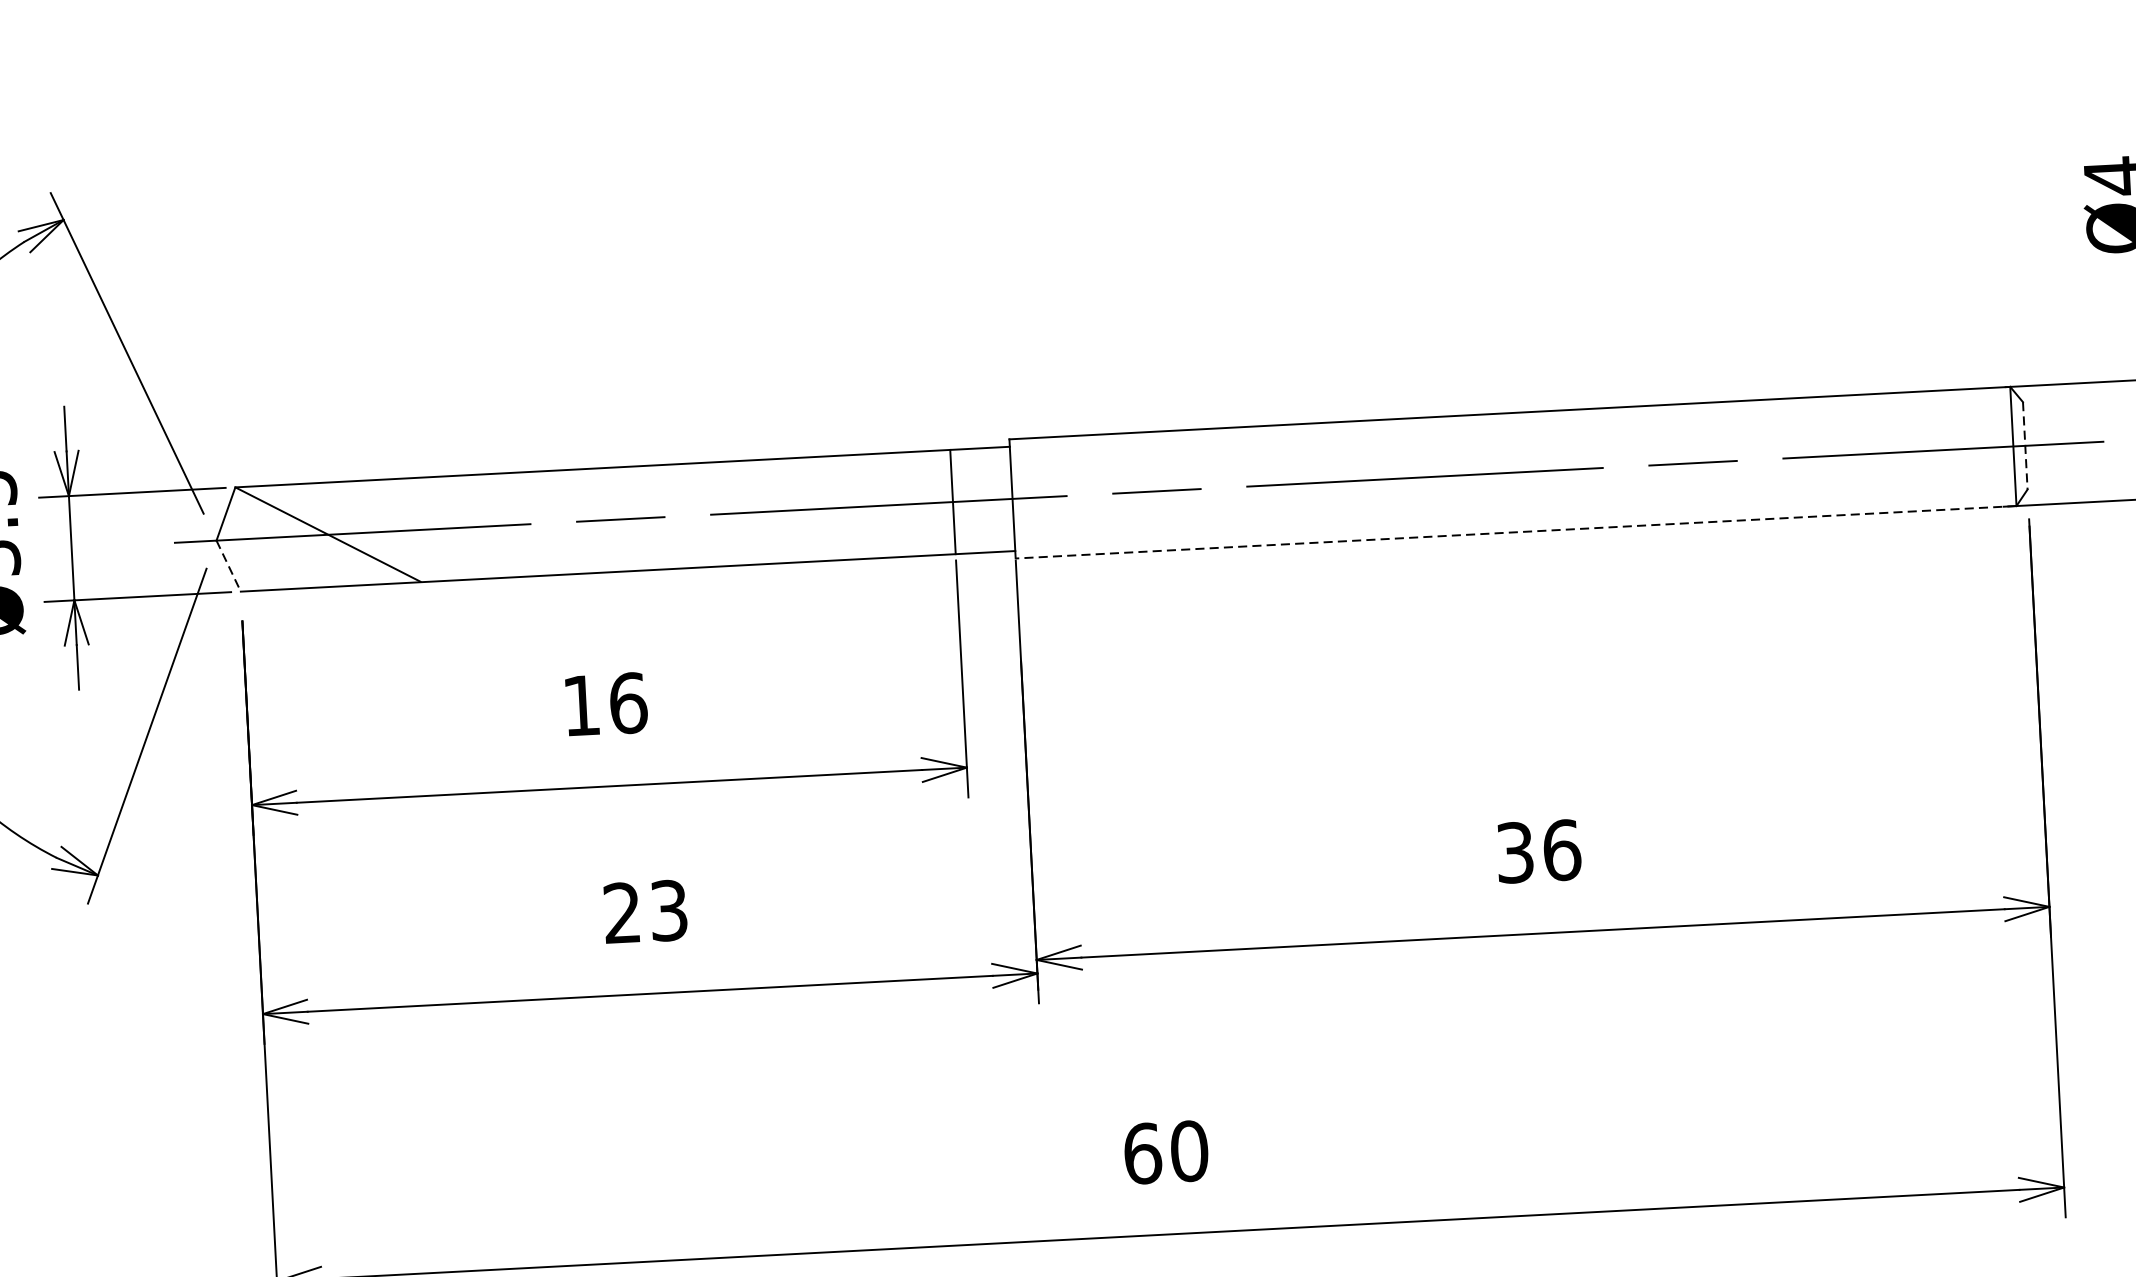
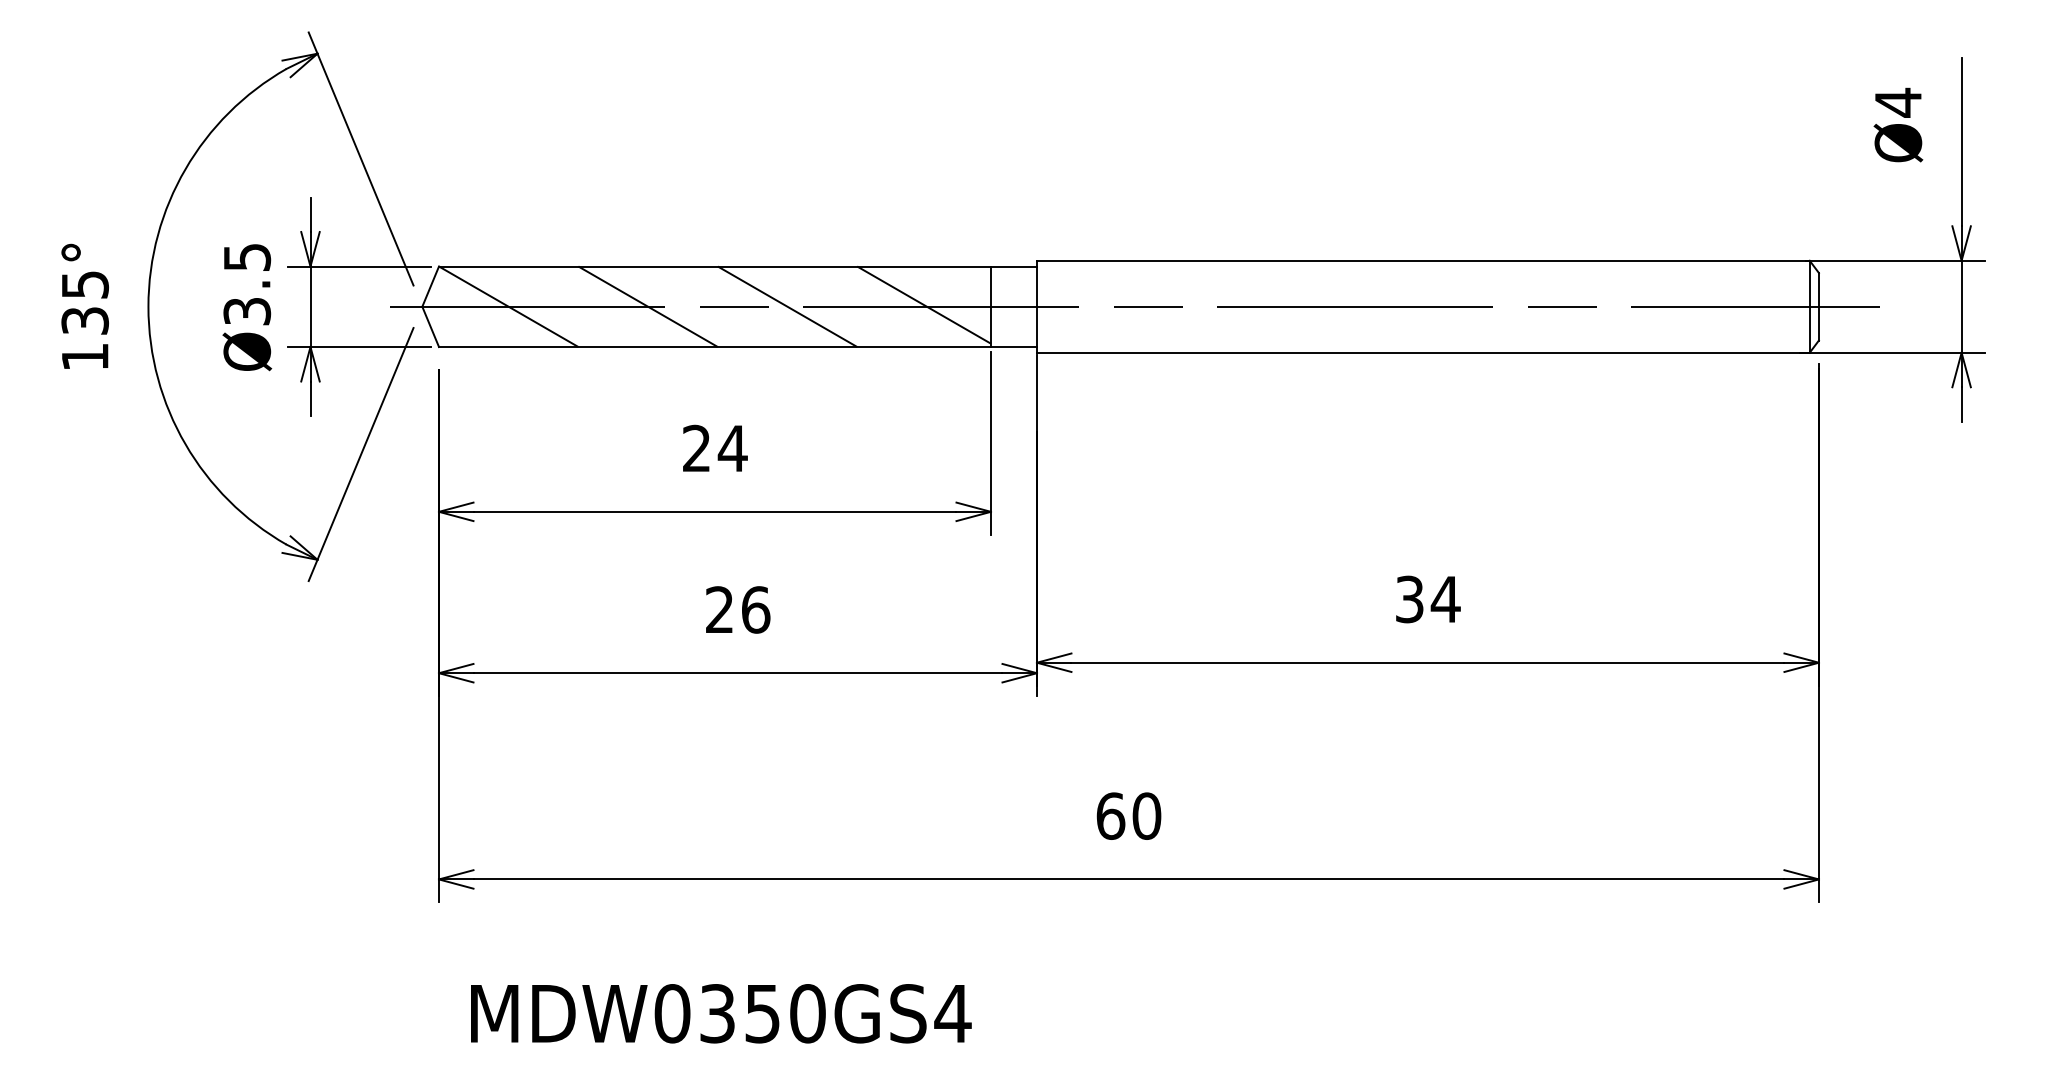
line: (2024, 445) -> (1818, 306), dashed -> solid
line: (865, 503) -> (923, 304), added
line: (689, 515) -> (787, 306), added
line: (508, 525) -> (647, 306), added
line: (1514, 531) -> (1422, 352), dashed -> solid
line: (228, 565) -> (430, 326), dashed -> solid
text: (605, 704) -> (715, 448), 16 -> 24
text: (1561, 850) -> (1445, 599), 36 -> 34
text: (669, 910) -> (756, 609), 23 -> 26

